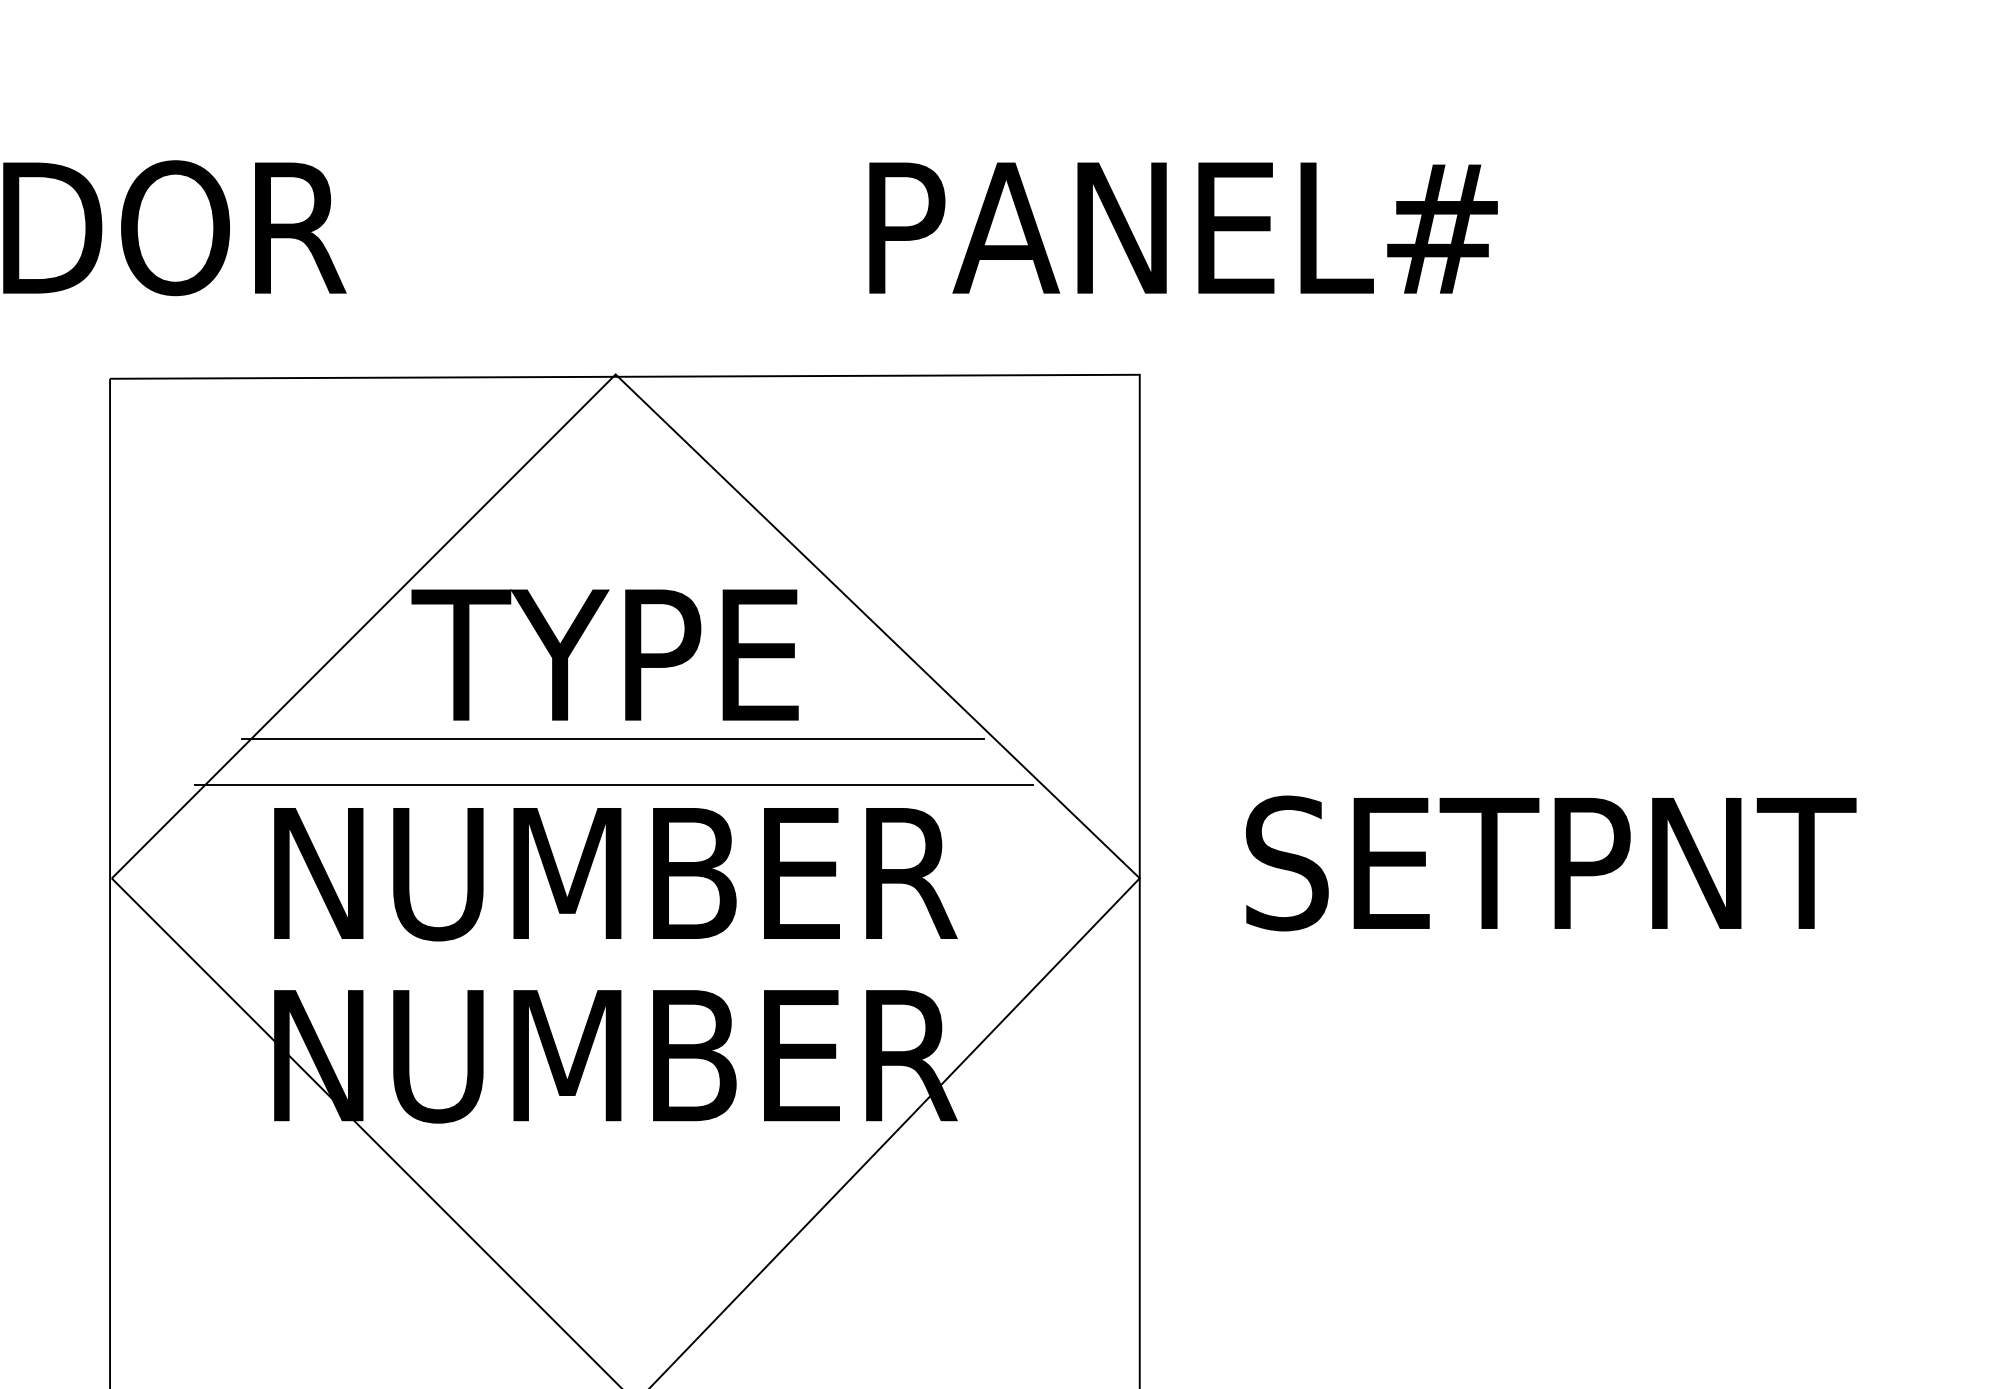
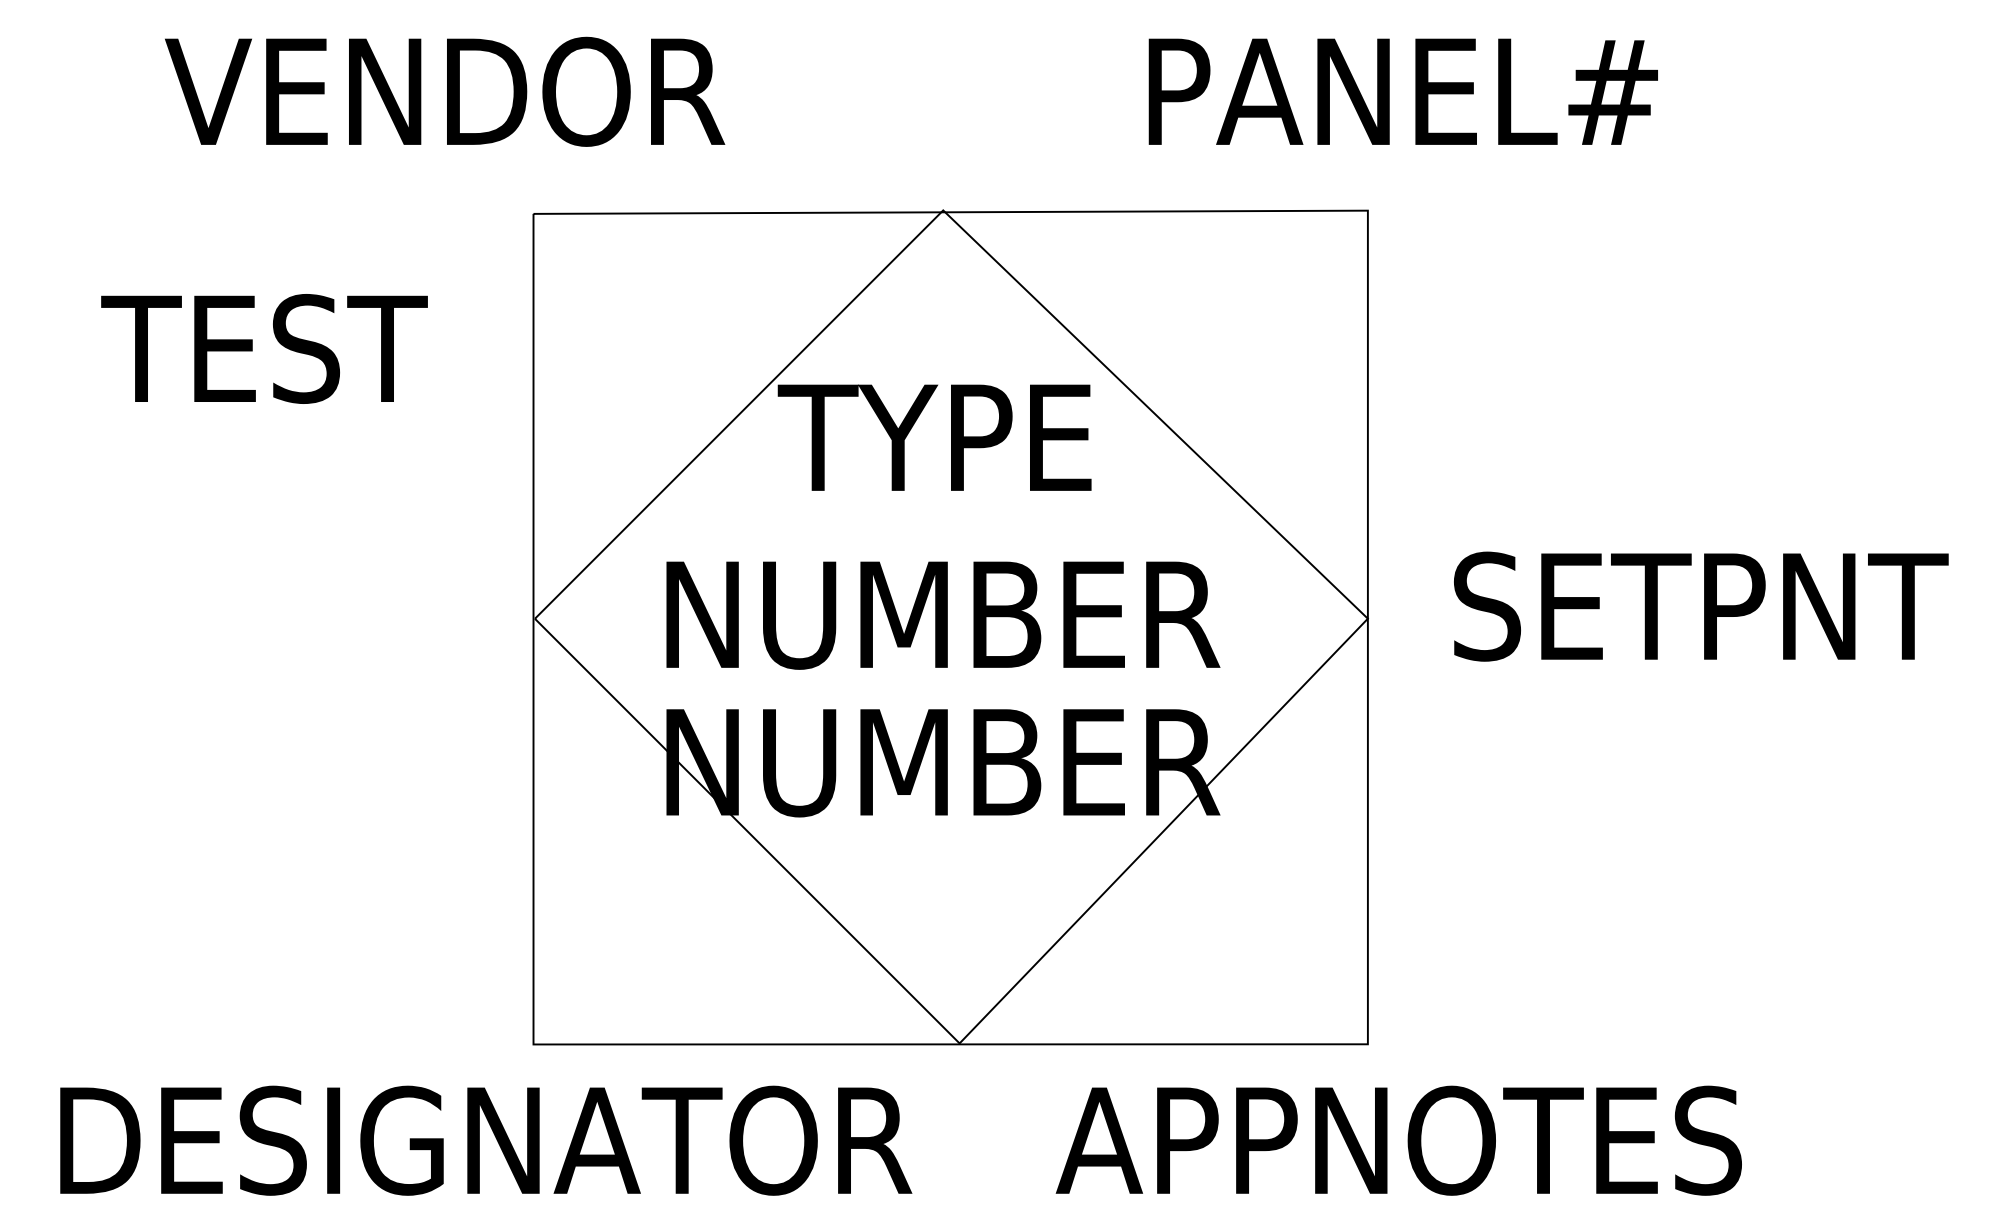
line: (612, 738) -> (940, 505), removed
line: (613, 785) -> (941, 543), removed

